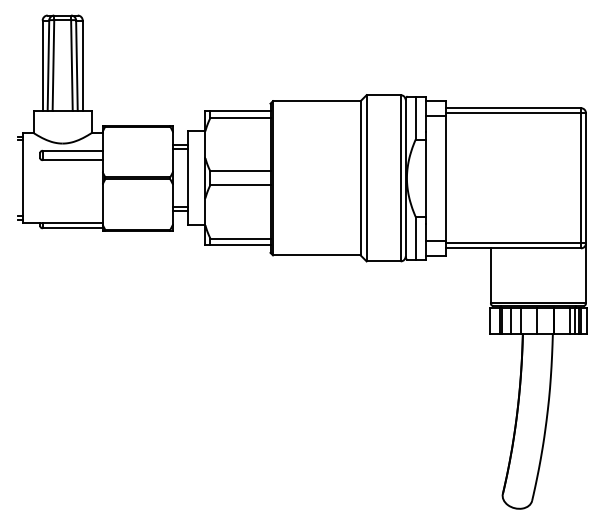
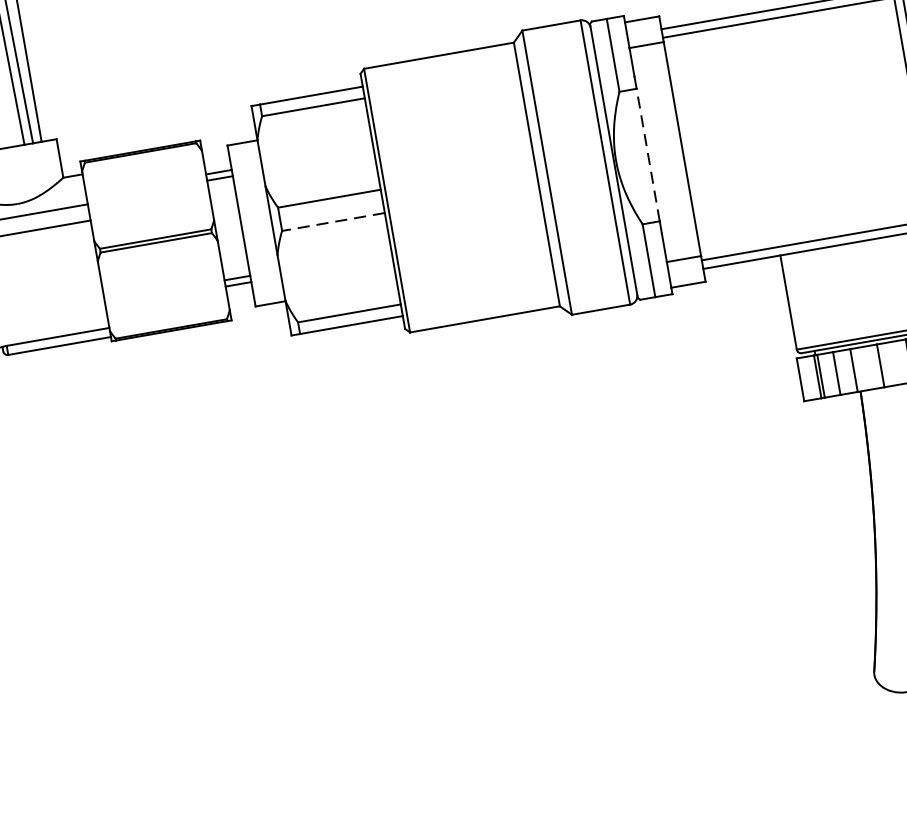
line: (425, 178) -> (647, 155), solid -> dashed
line: (239, 185) -> (331, 222), solid -> dashed

